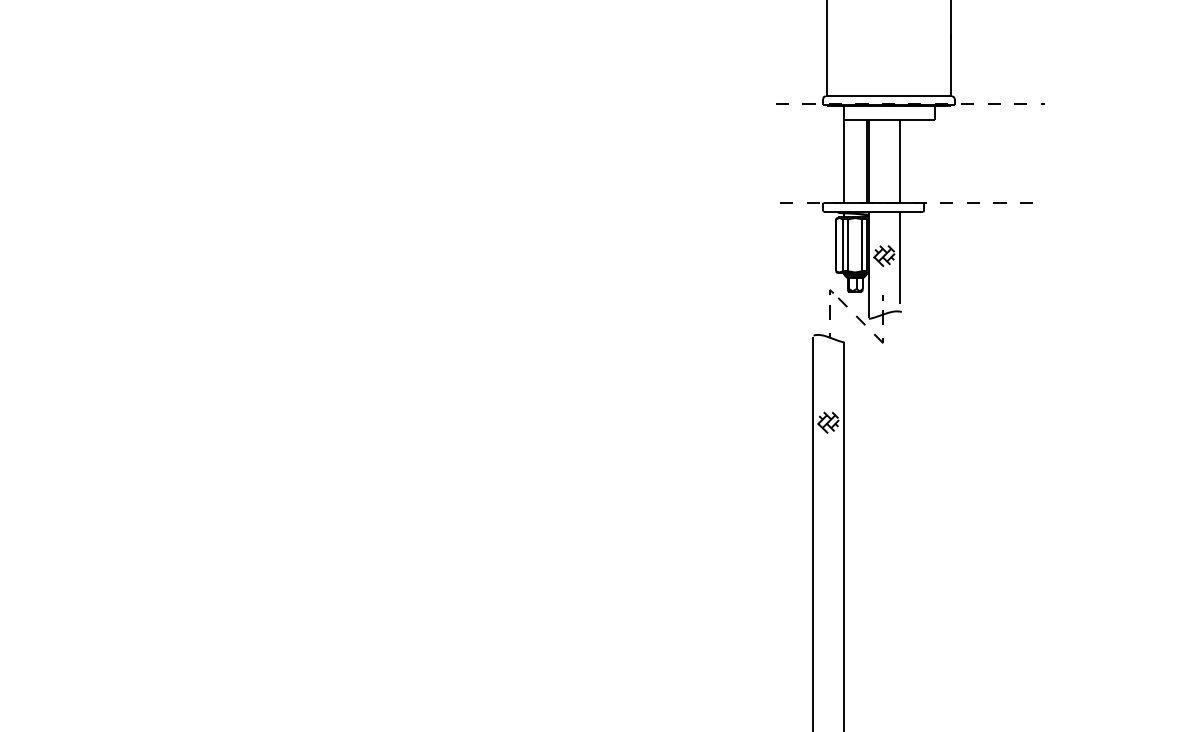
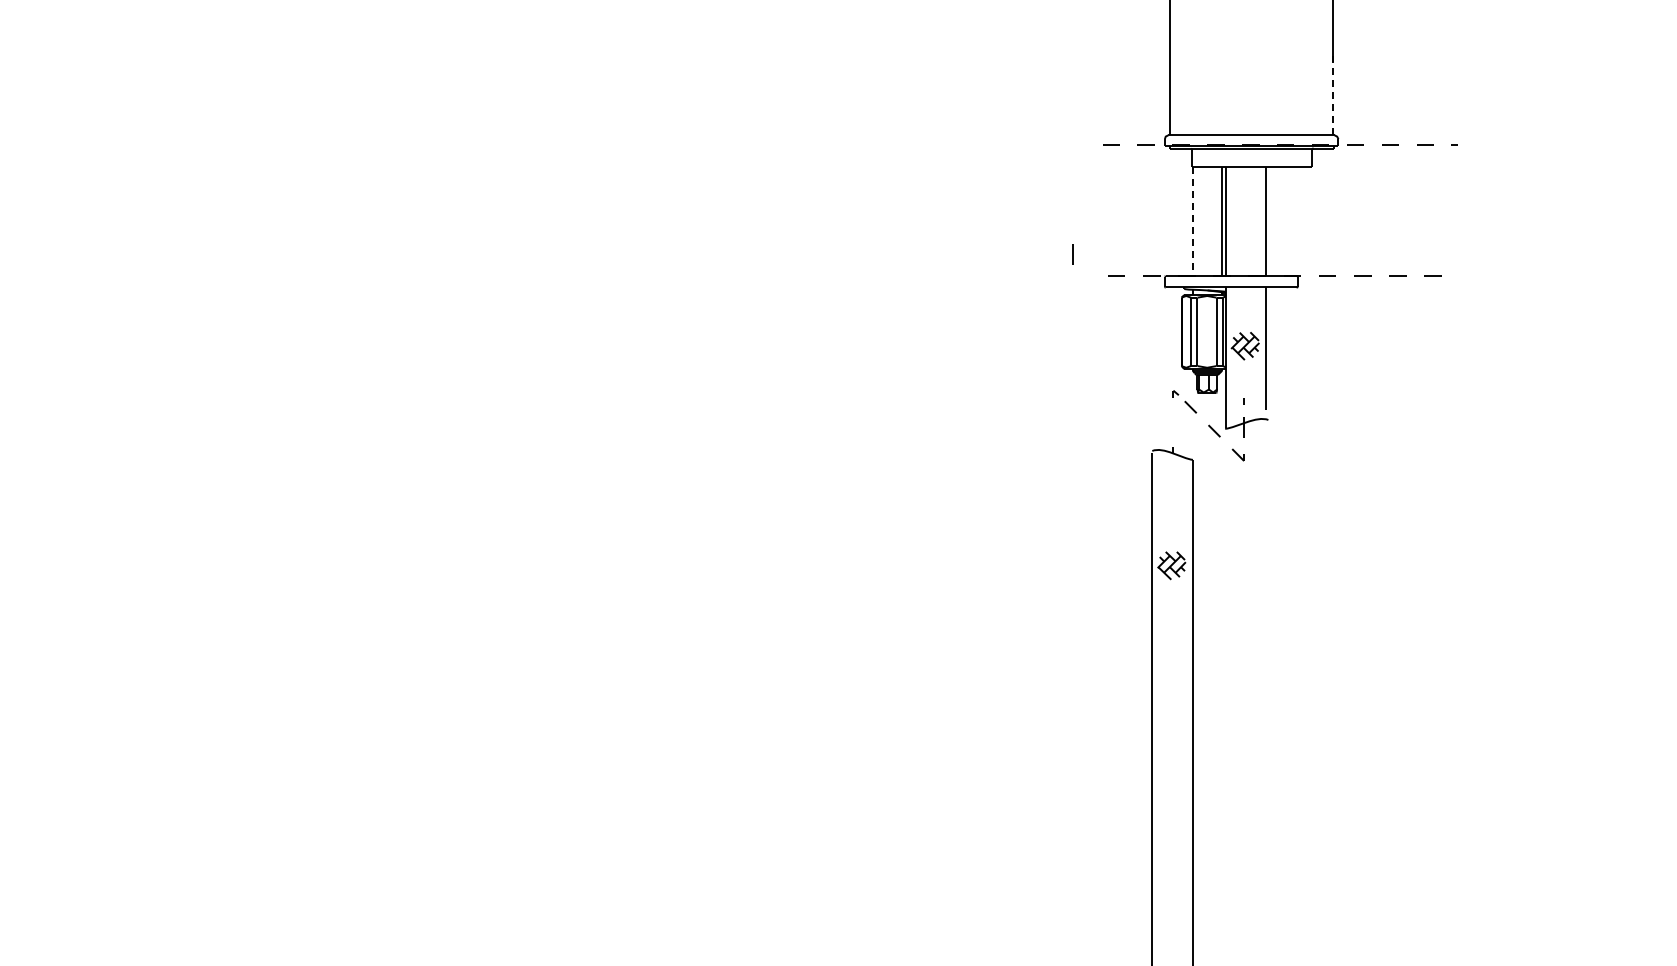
line: (950, 65) -> (1332, 95), solid -> dashed
line: (844, 161) -> (1192, 221), solid -> dashed
line: (828, 312) -> (1072, 254), moved

